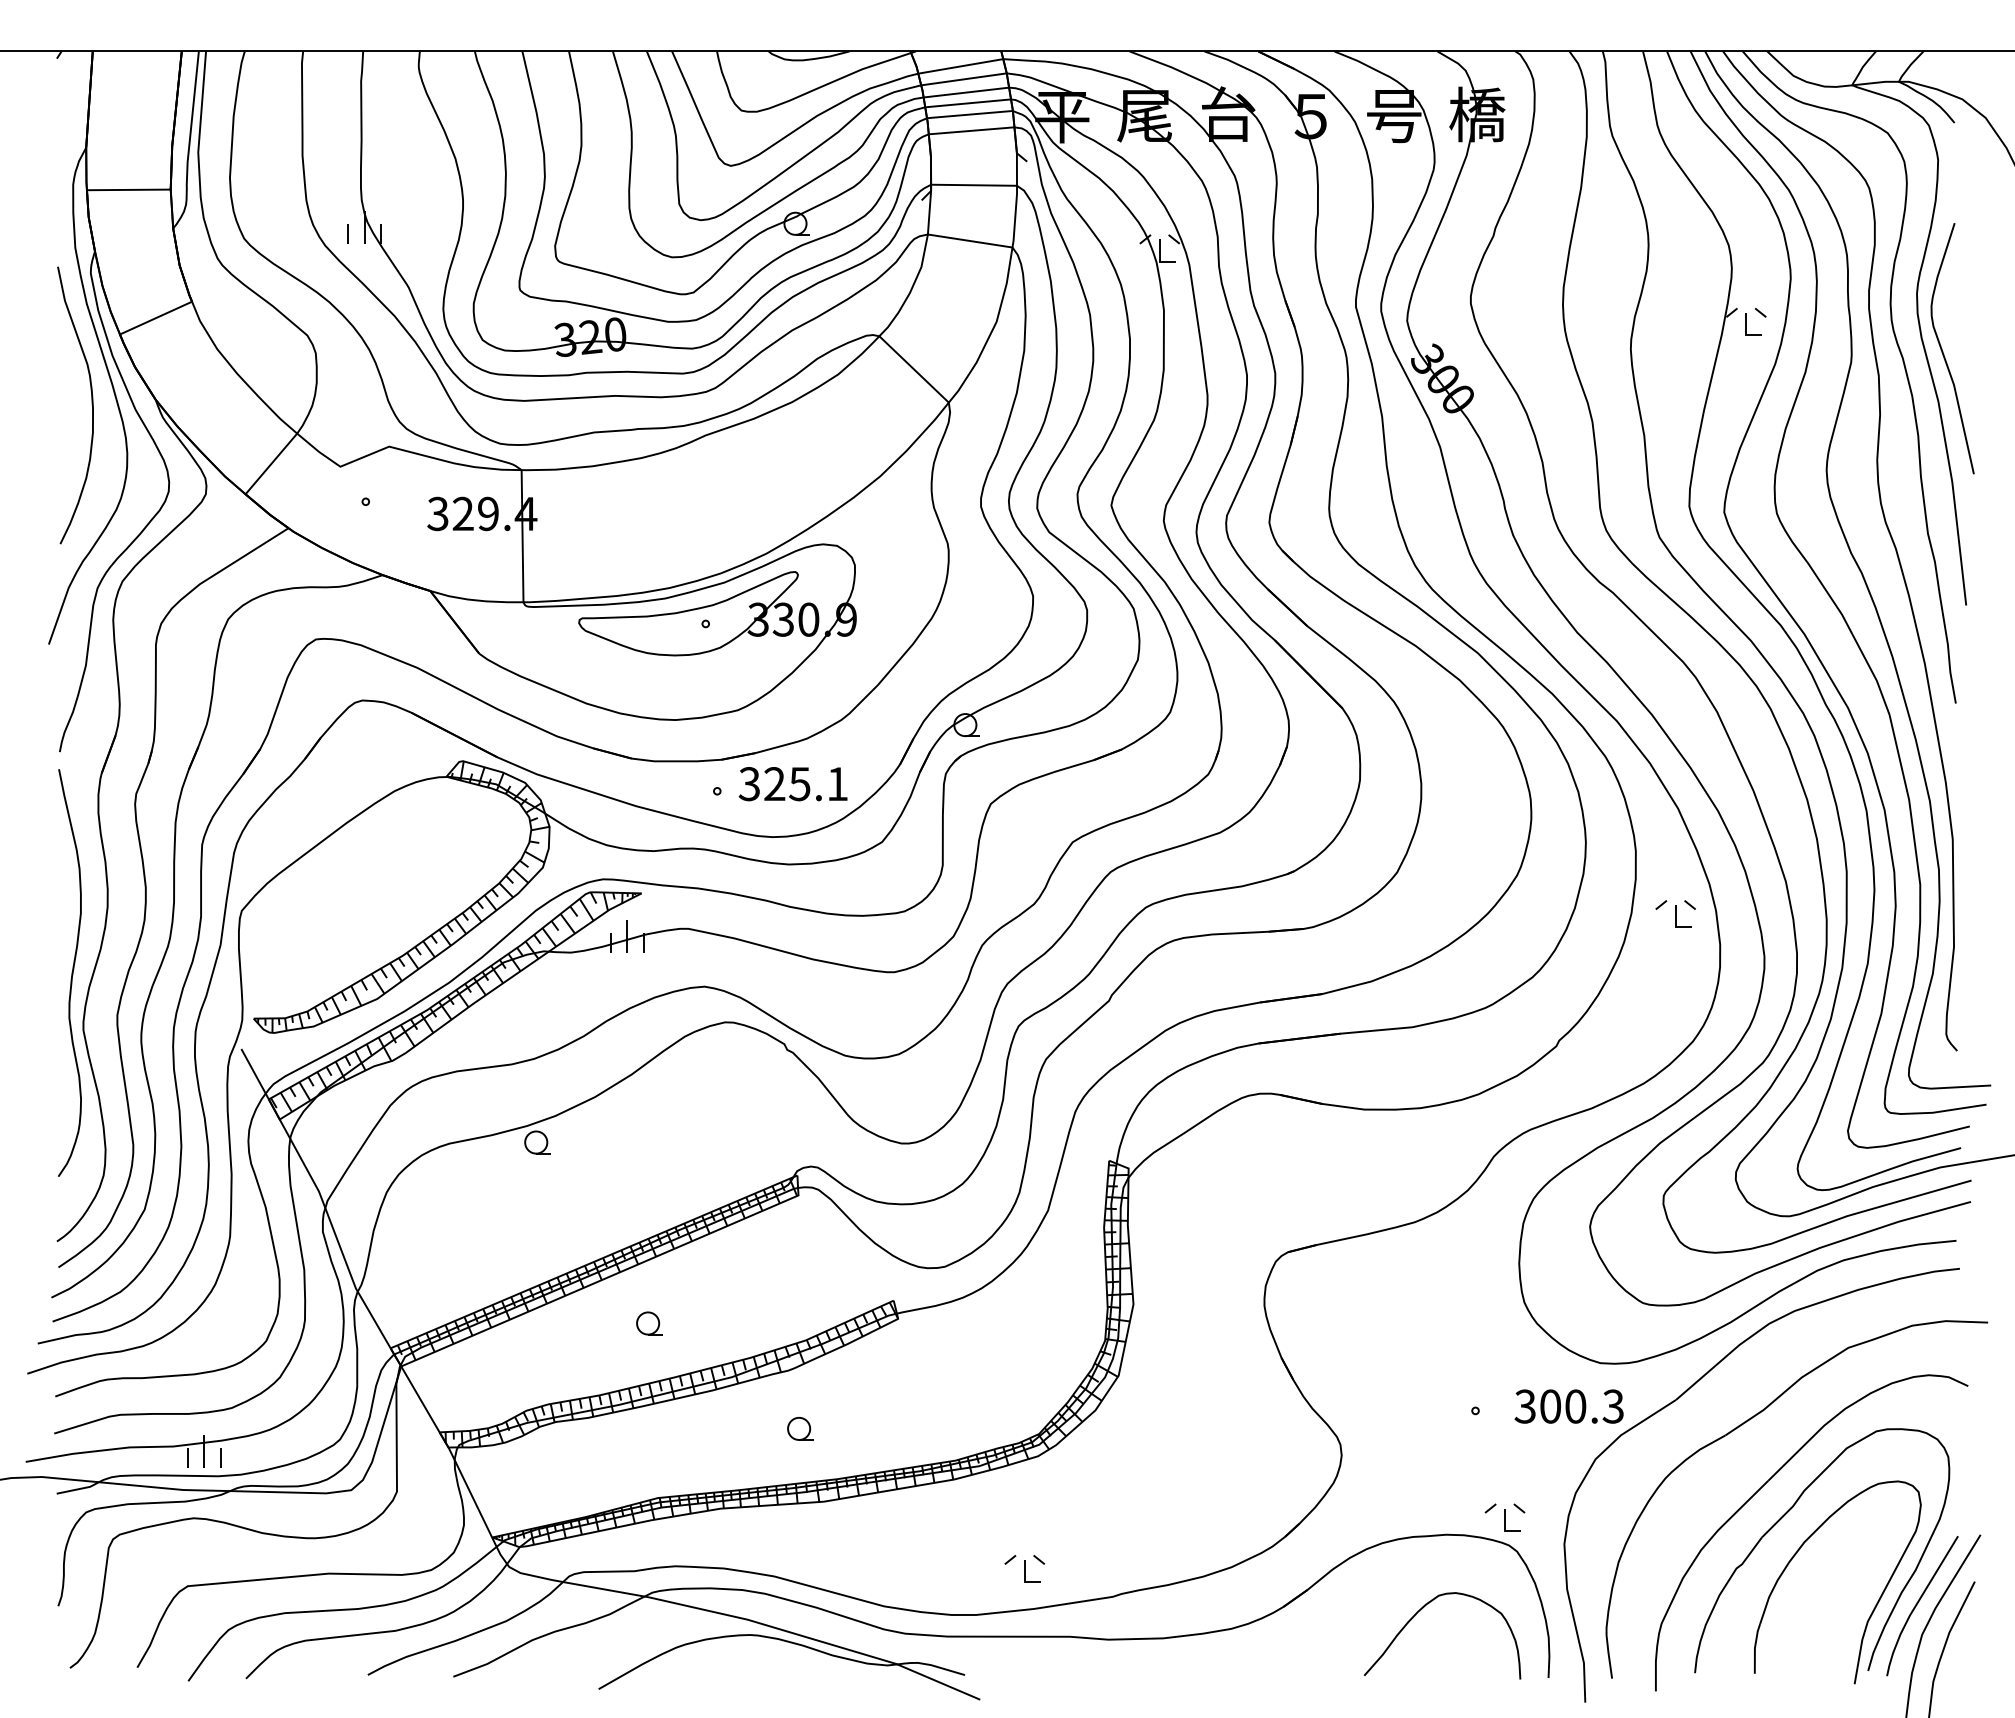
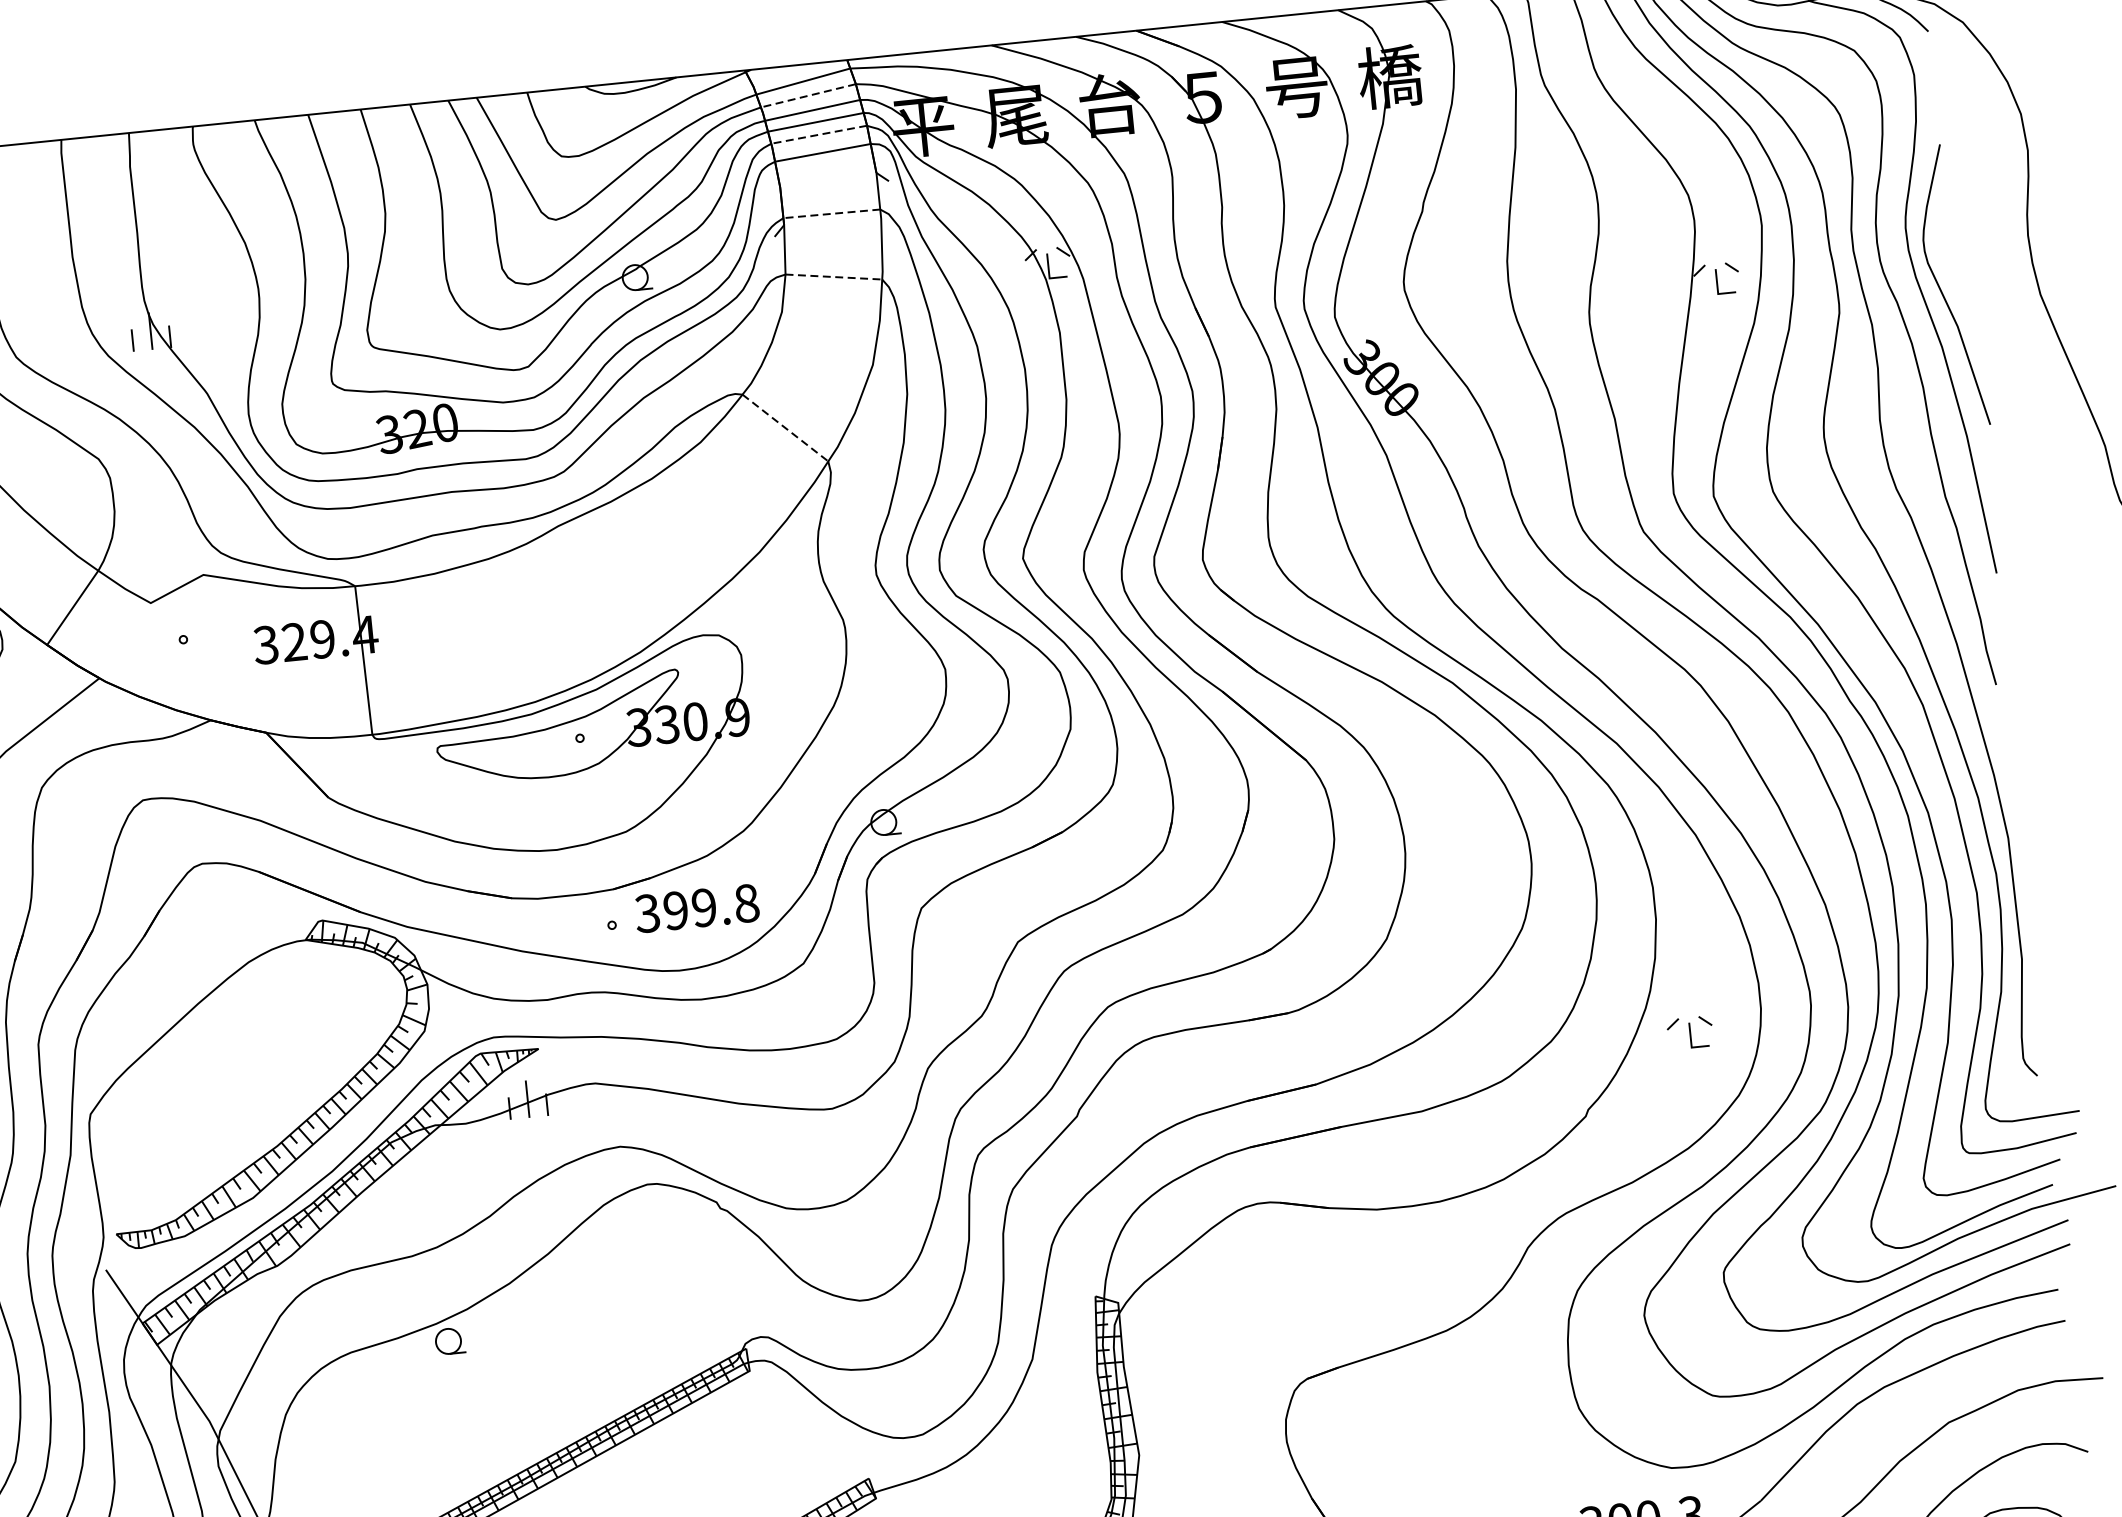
line: (963, 79) -> (807, 95), solid -> dashed
line: (969, 114) -> (818, 134), solid -> dashed
line: (974, 185) -> (832, 214), solid -> dashed
line: (970, 241) -> (834, 277), solid -> dashed
line: (914, 369) -> (785, 428), solid -> dashed
text: (806, 784) -> (711, 907), 325.1 -> 399.8
part: (1675, 913) -> (1689, 1032), moved

